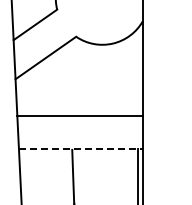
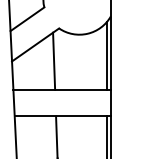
line: (137, 71) -> (106, 55), added
line: (69, 78) -> (53, 60), added
line: (80, 148) -> (62, 115), dashed -> solid

